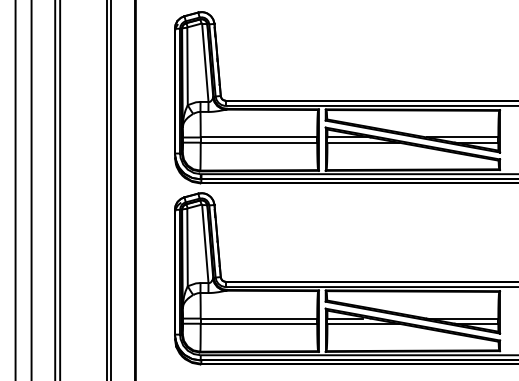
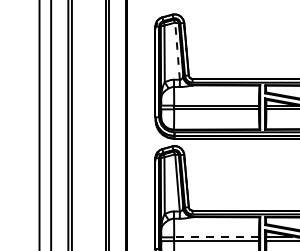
line: (205, 62) -> (177, 51), solid -> dashed
line: (258, 318) -> (216, 237), solid -> dashed

